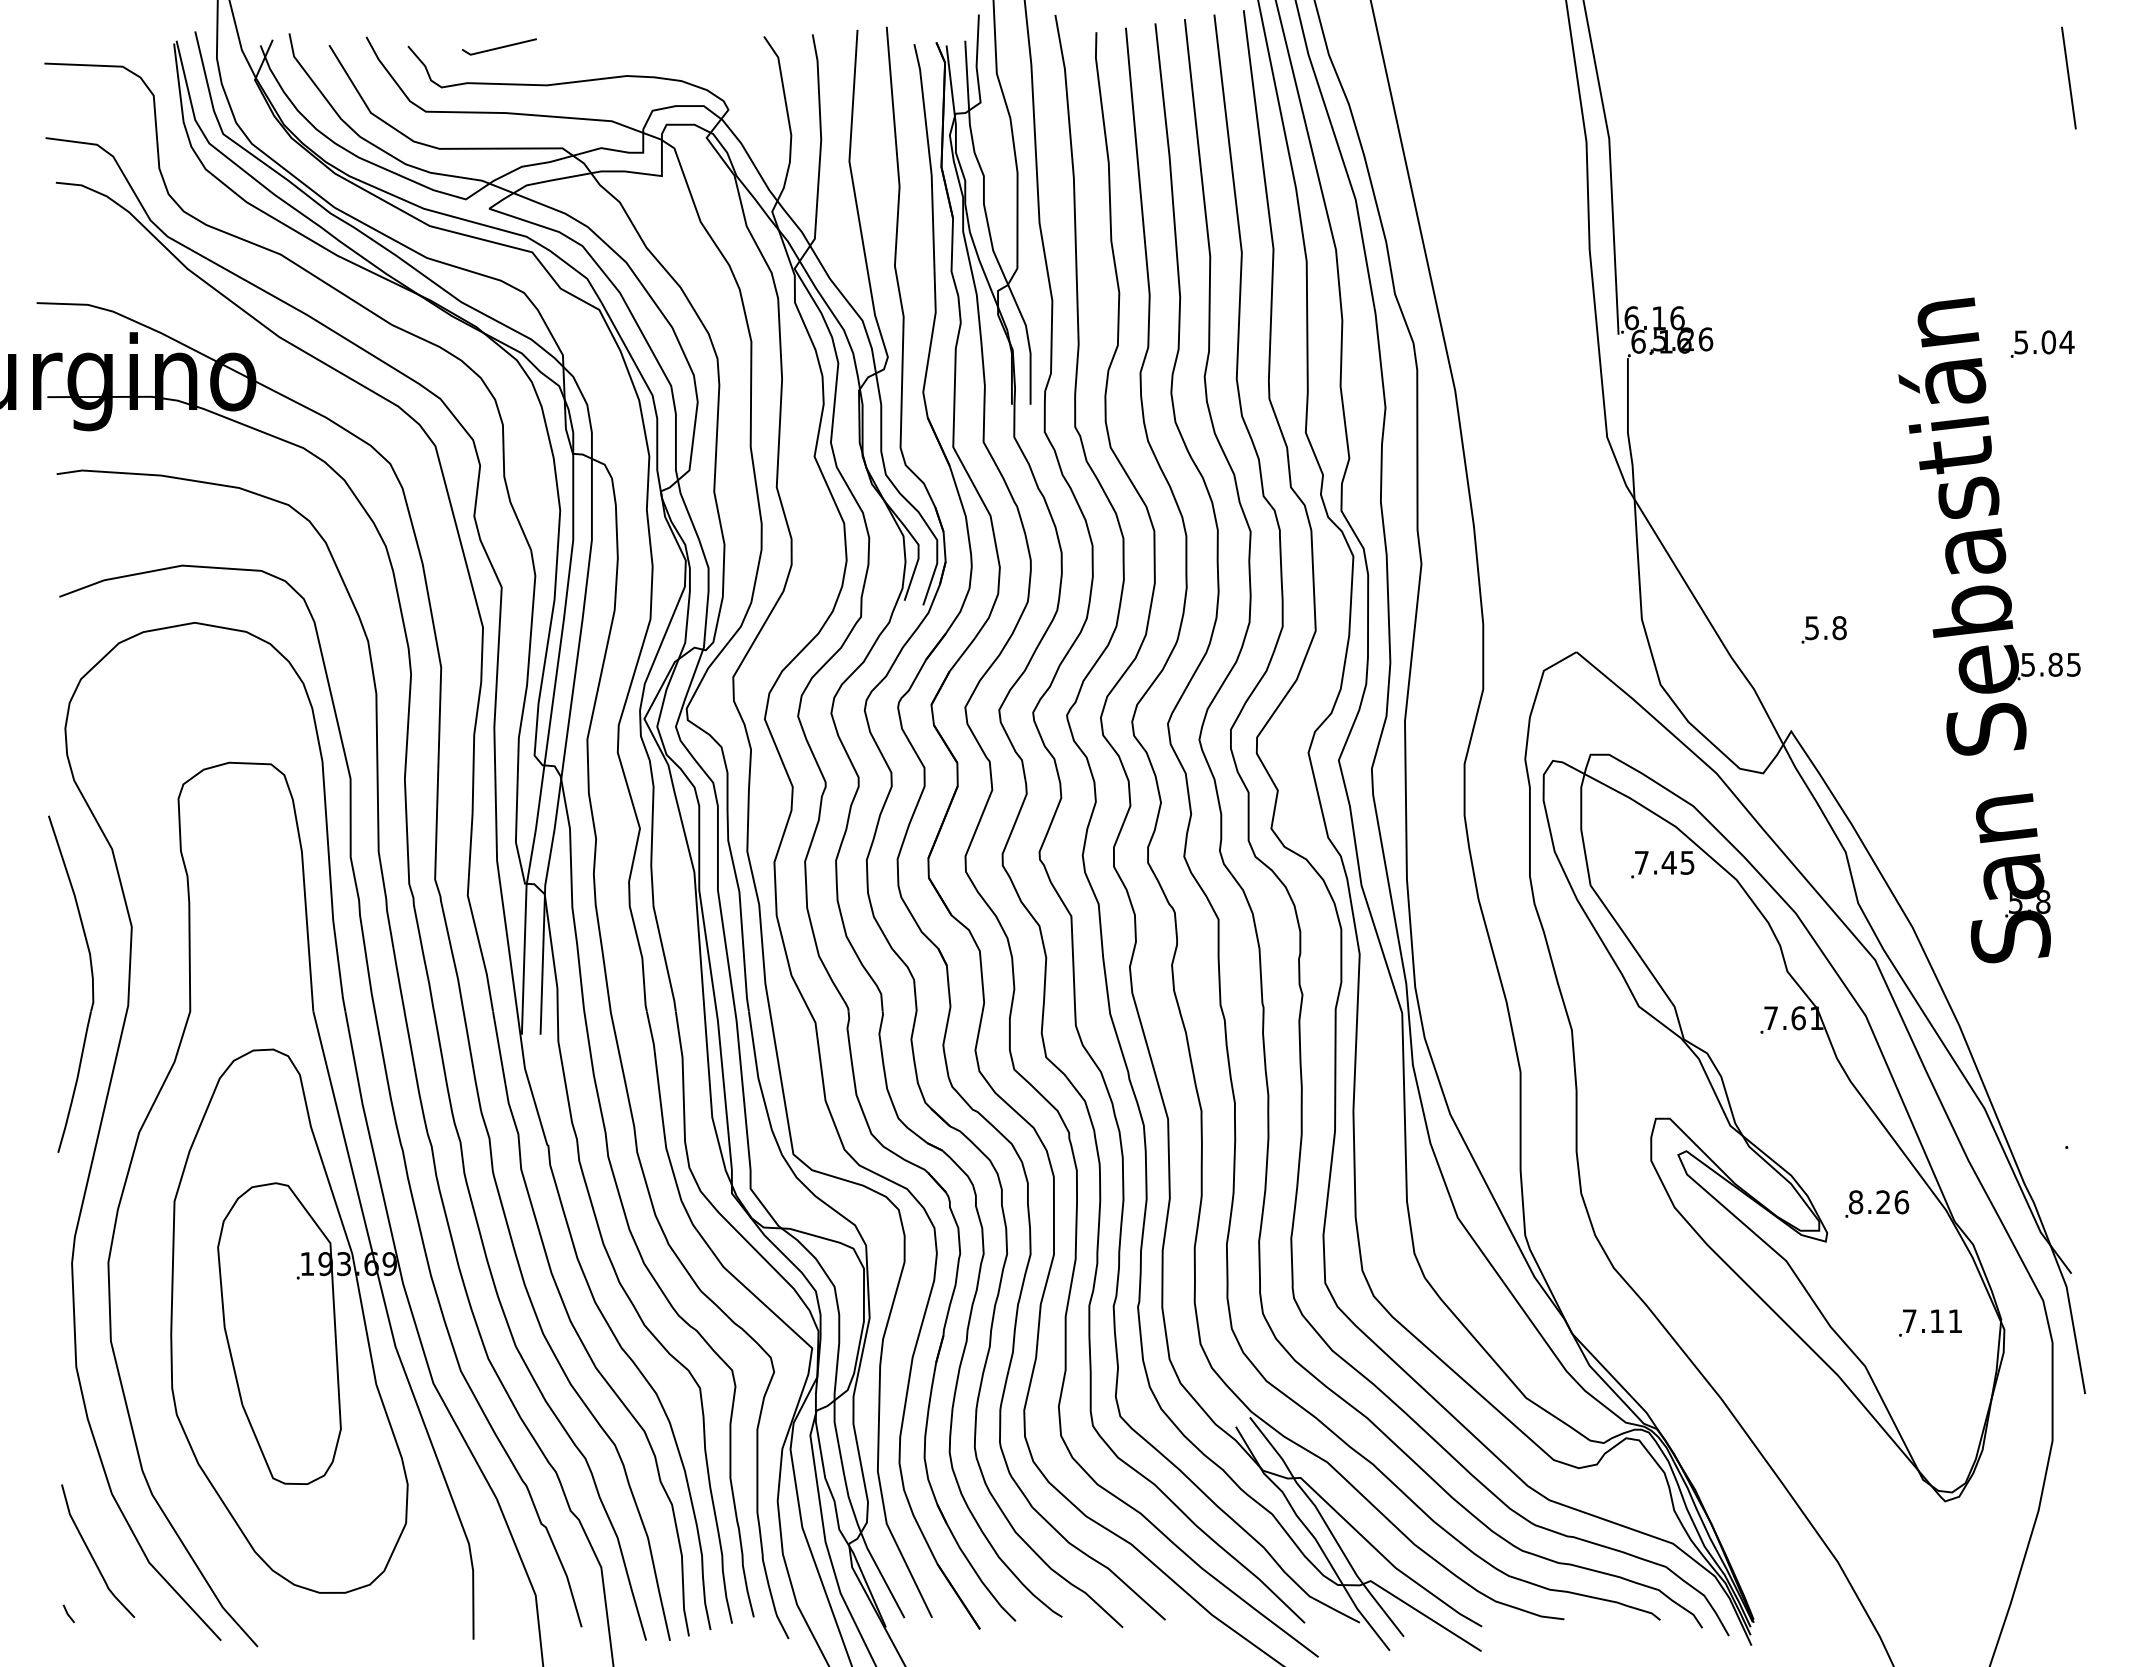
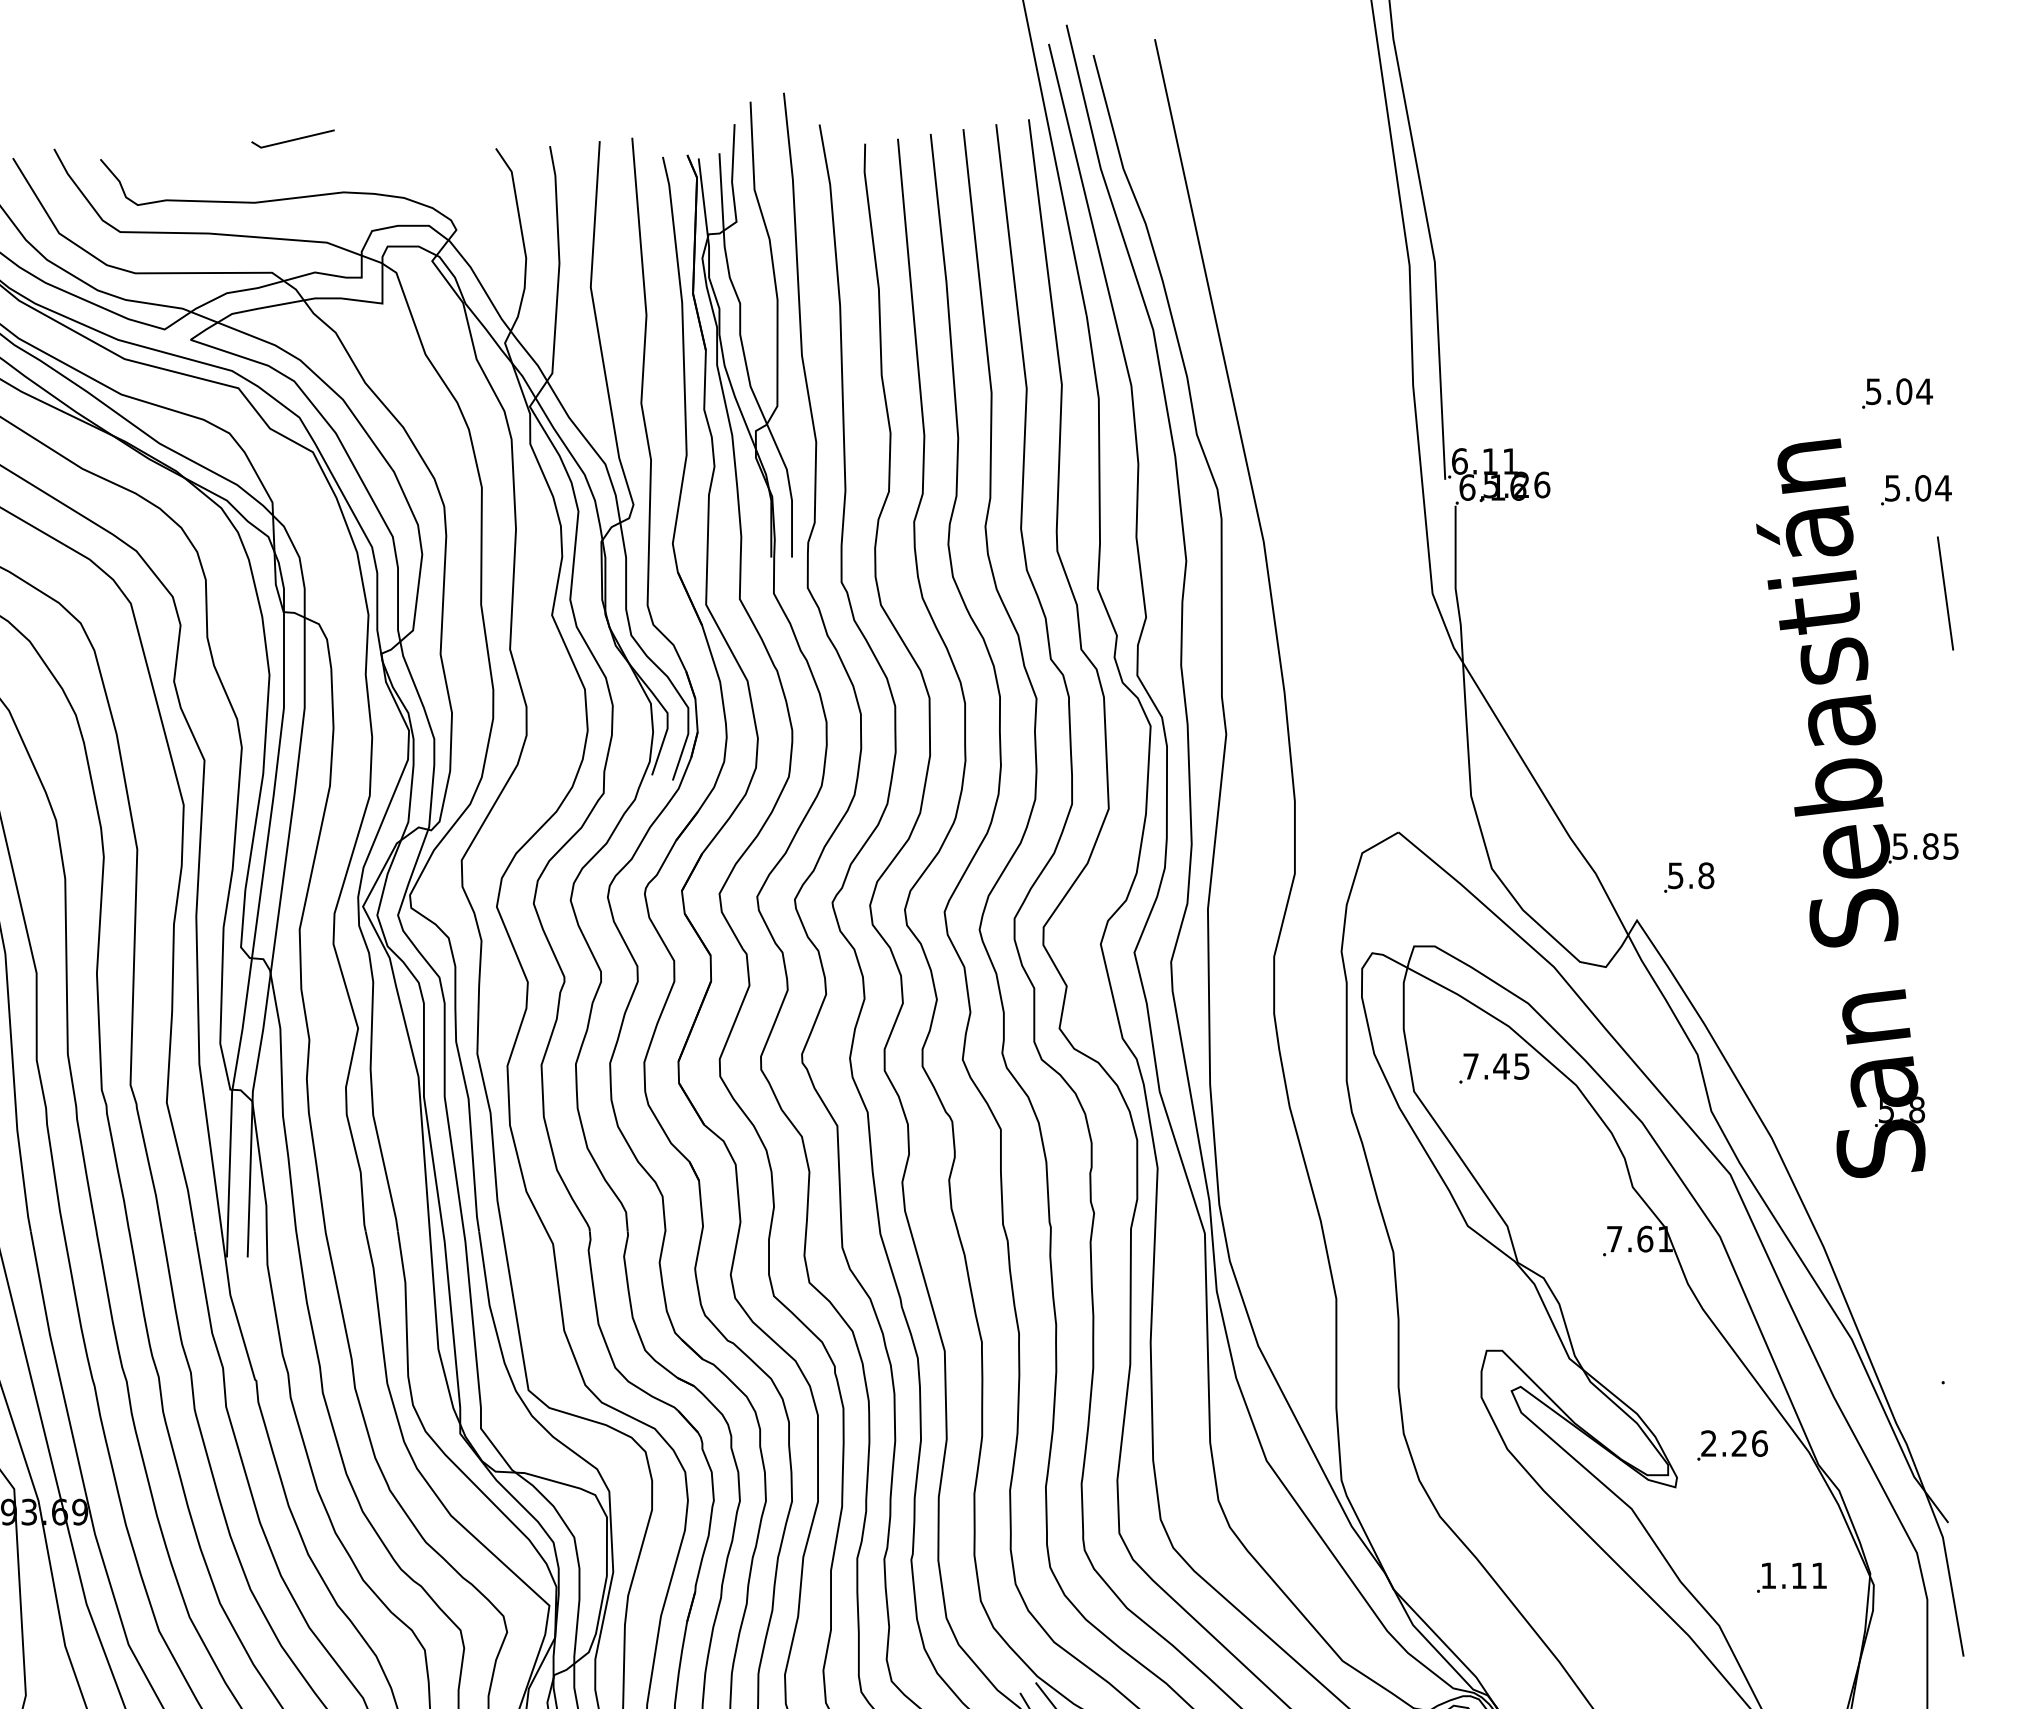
line: (498, 47) -> (292, 139), moved
line: (2068, 77) -> (1945, 592), moved
part: (2025, 256) -> (1897, 392), added
text: (1677, 318) -> (1510, 461), 6.16 -> 6.11
part: (1823, 629) -> (1688, 877), moved
text: (1855, 1202) -> (1708, 1443), 8.26 -> 2.26
text: (1909, 1320) -> (1768, 1574), 7.11 -> 1.11

